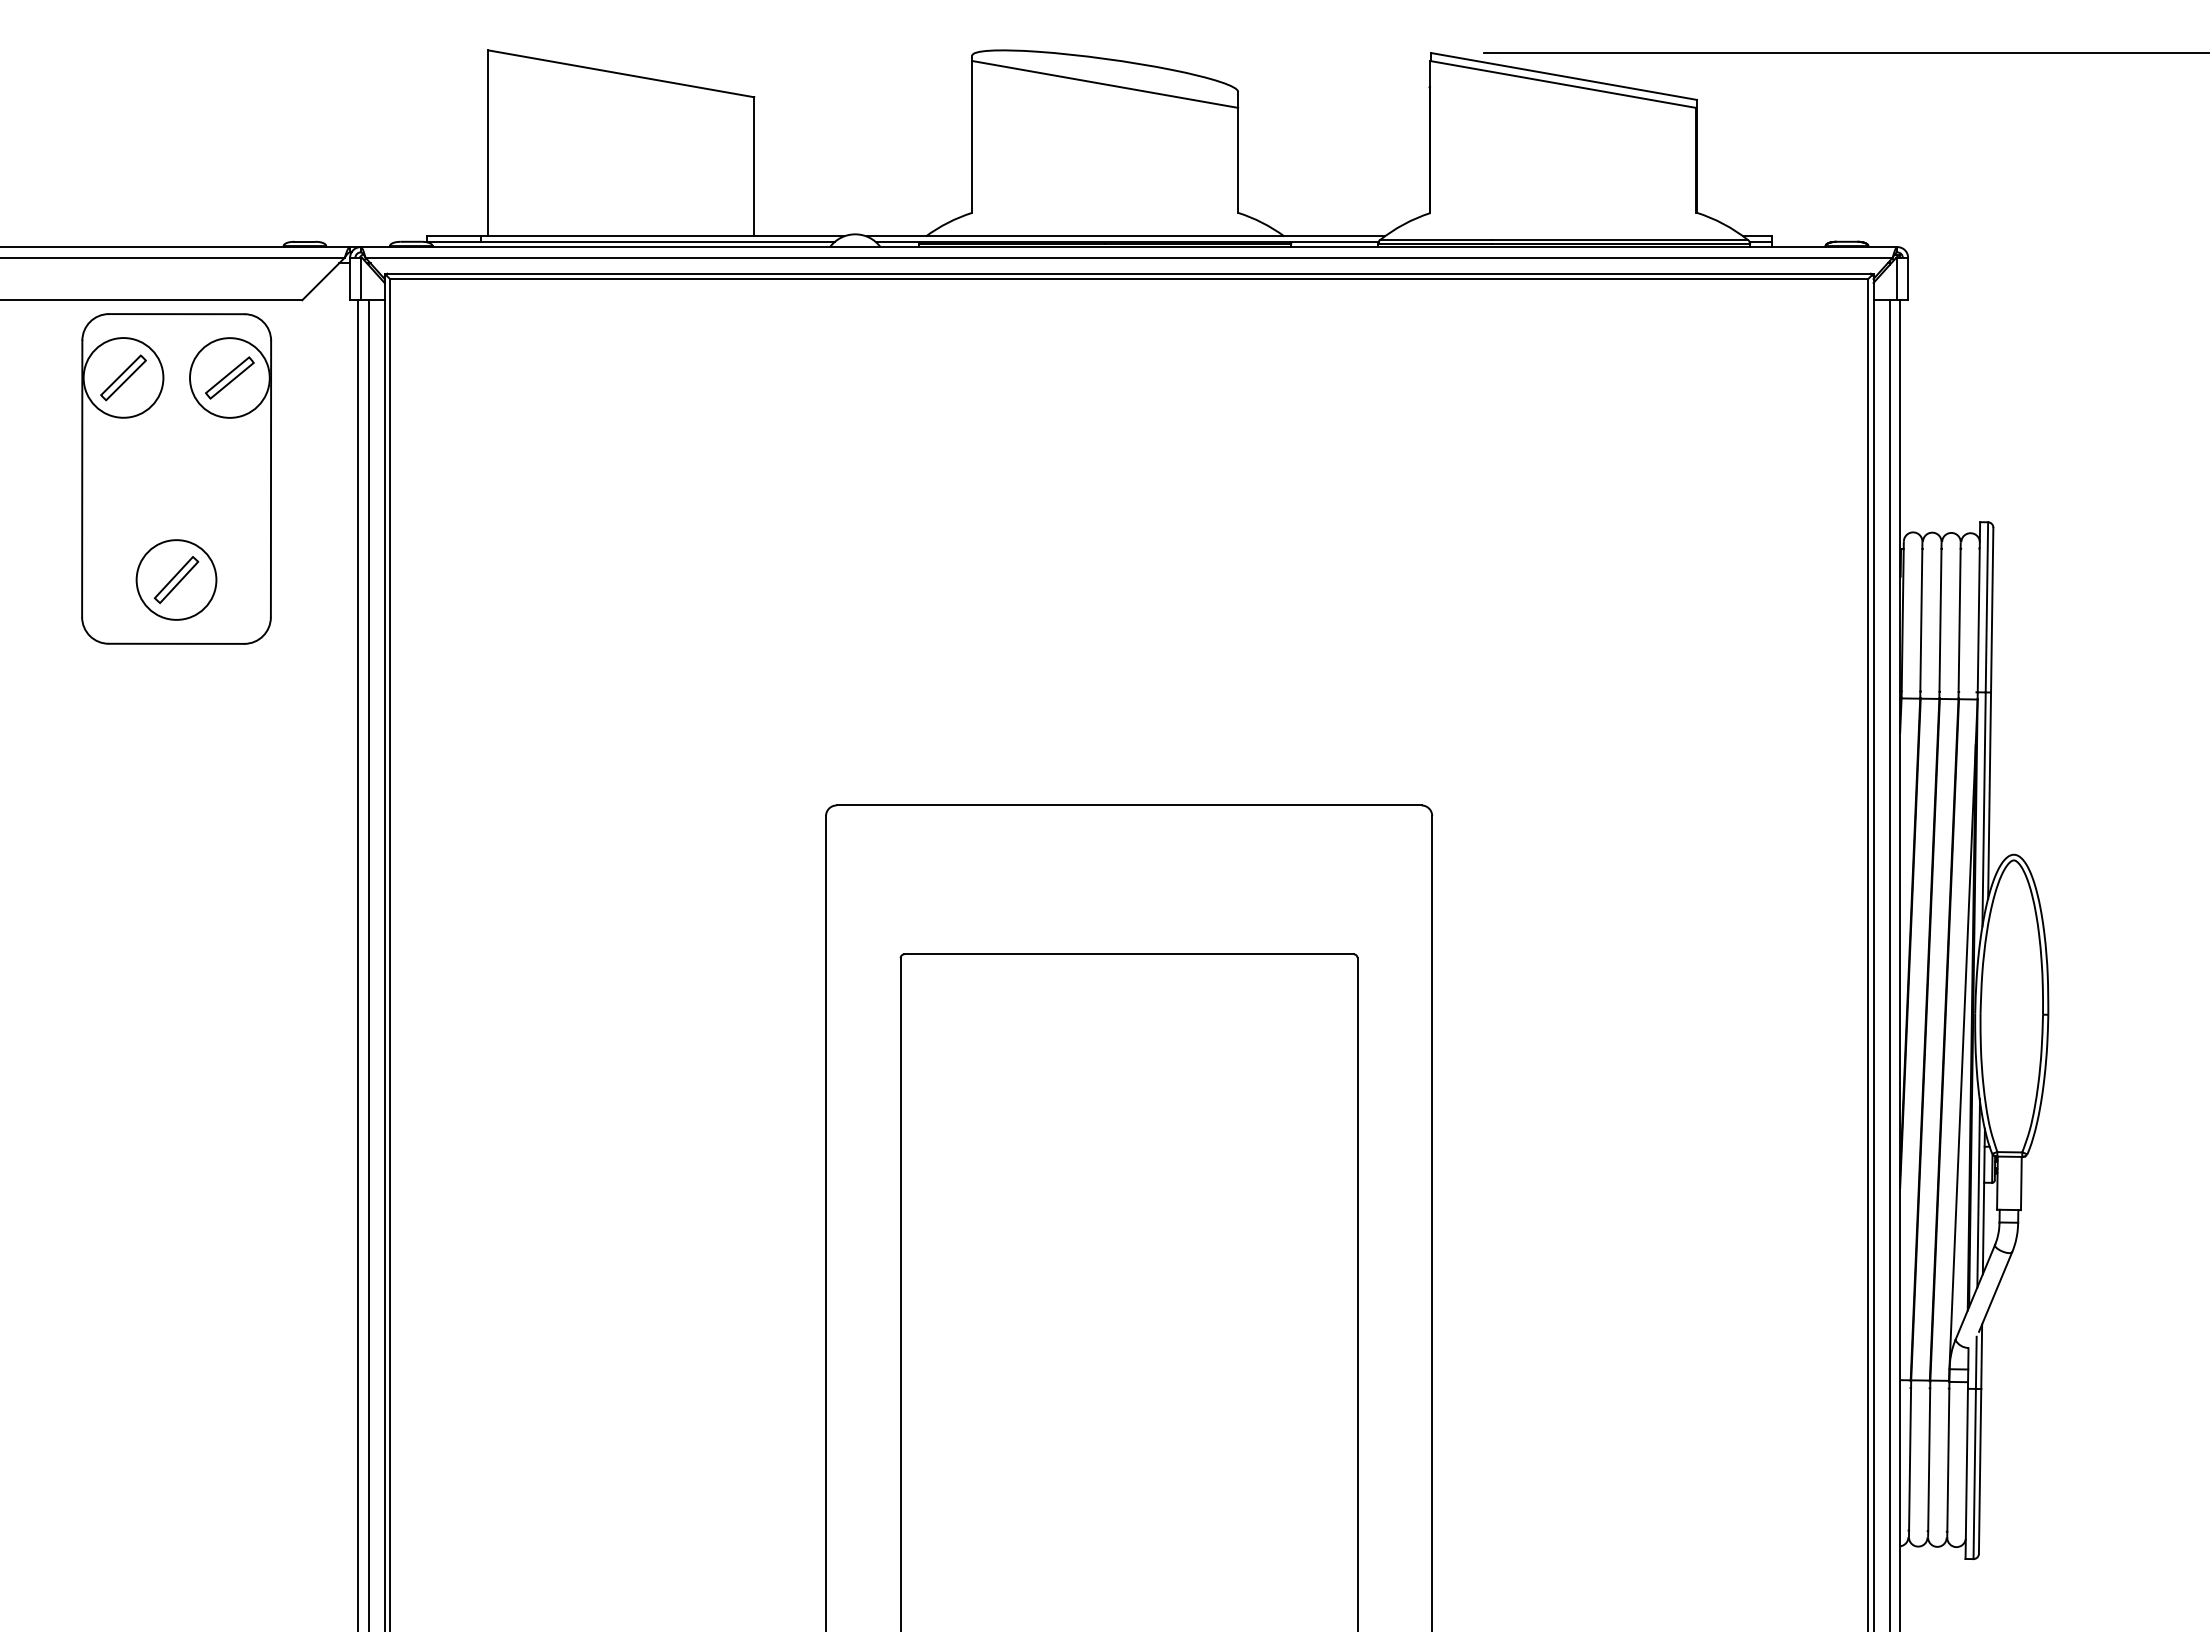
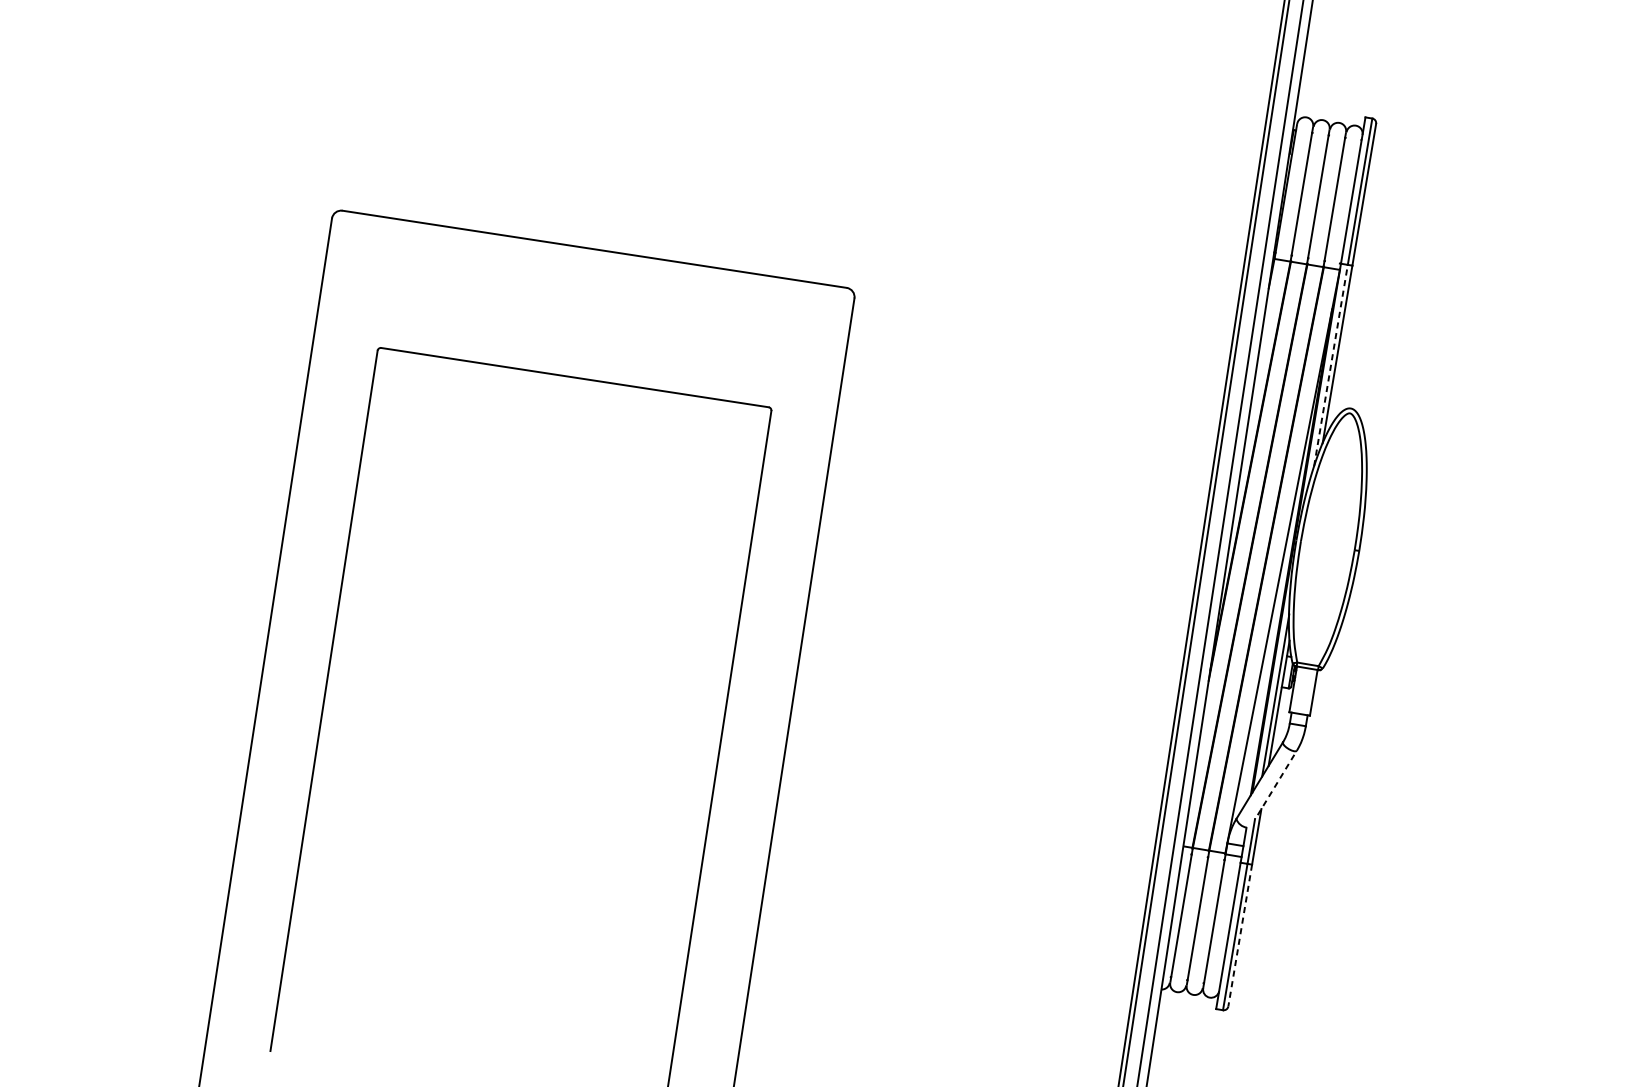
line: (1984, 808) -> (1331, 364), solid -> dashed
line: (1995, 1291) -> (1277, 782), solid -> dashed
line: (1980, 1471) -> (1240, 935), solid -> dashed

